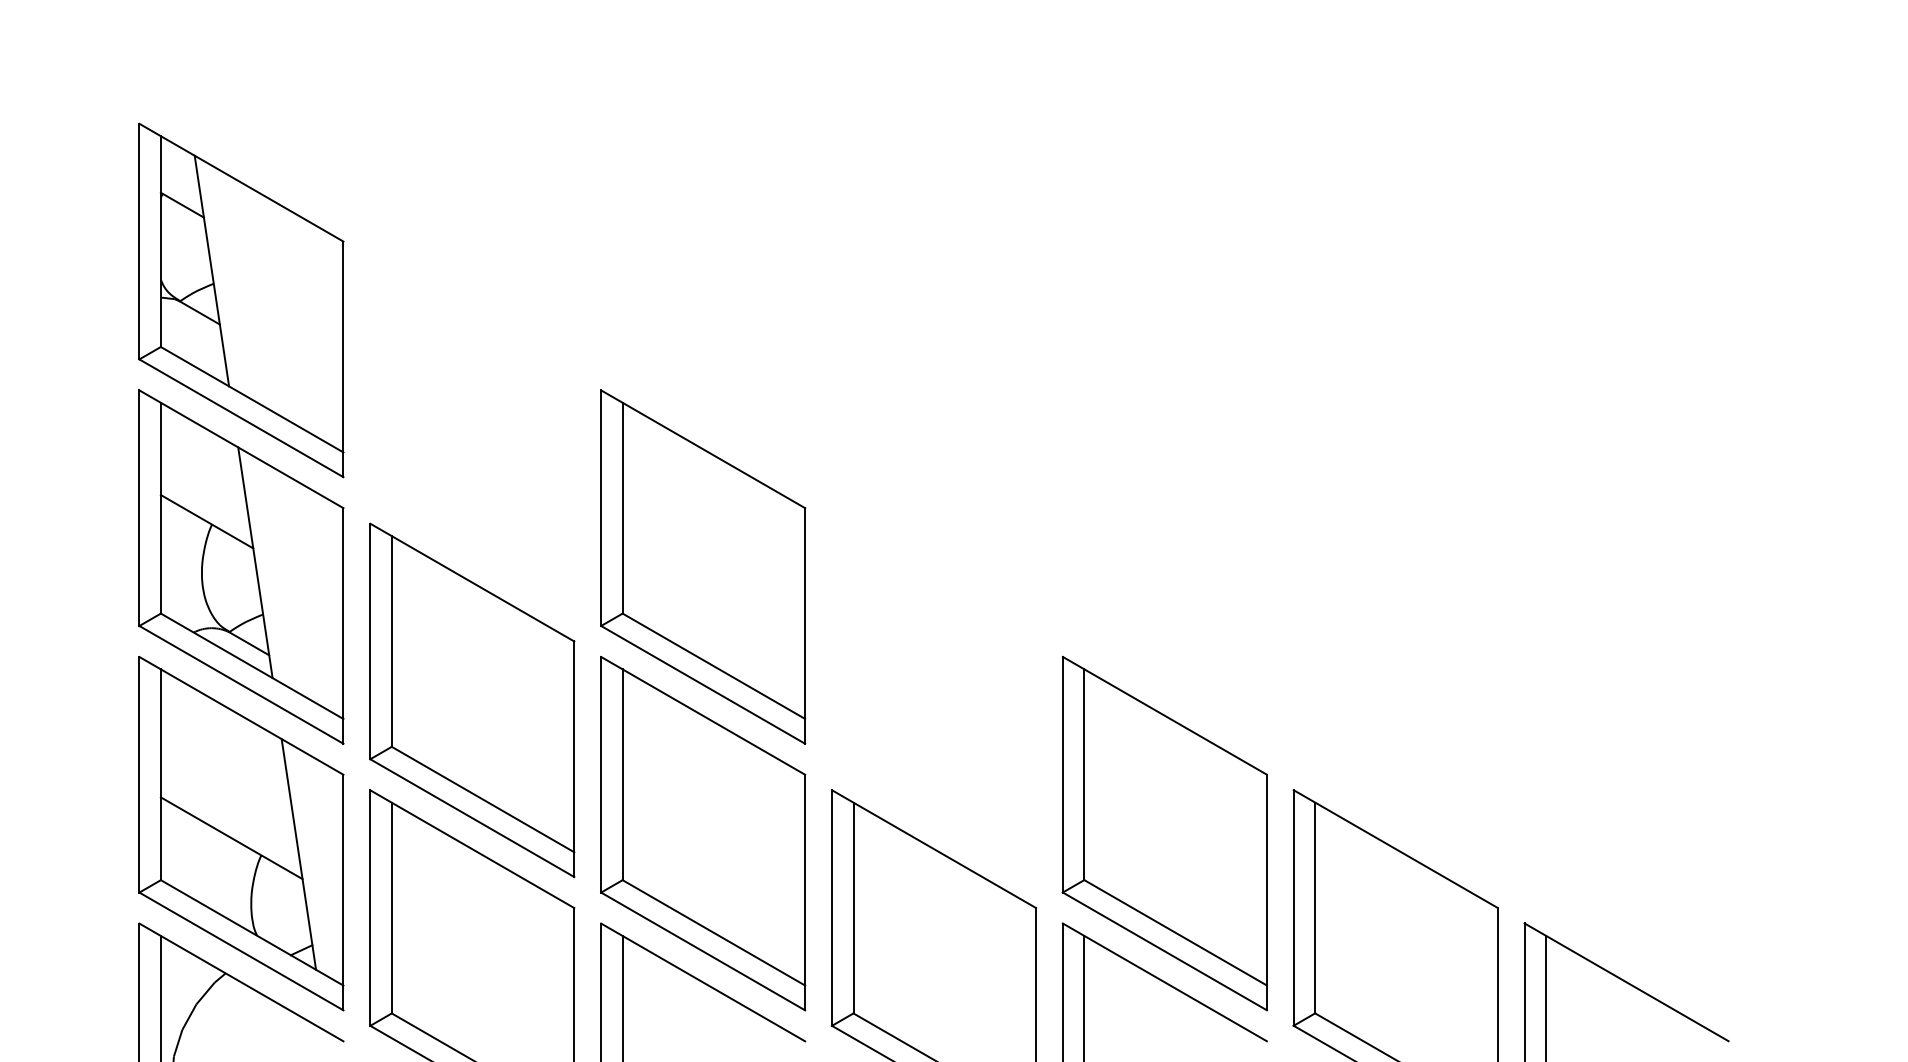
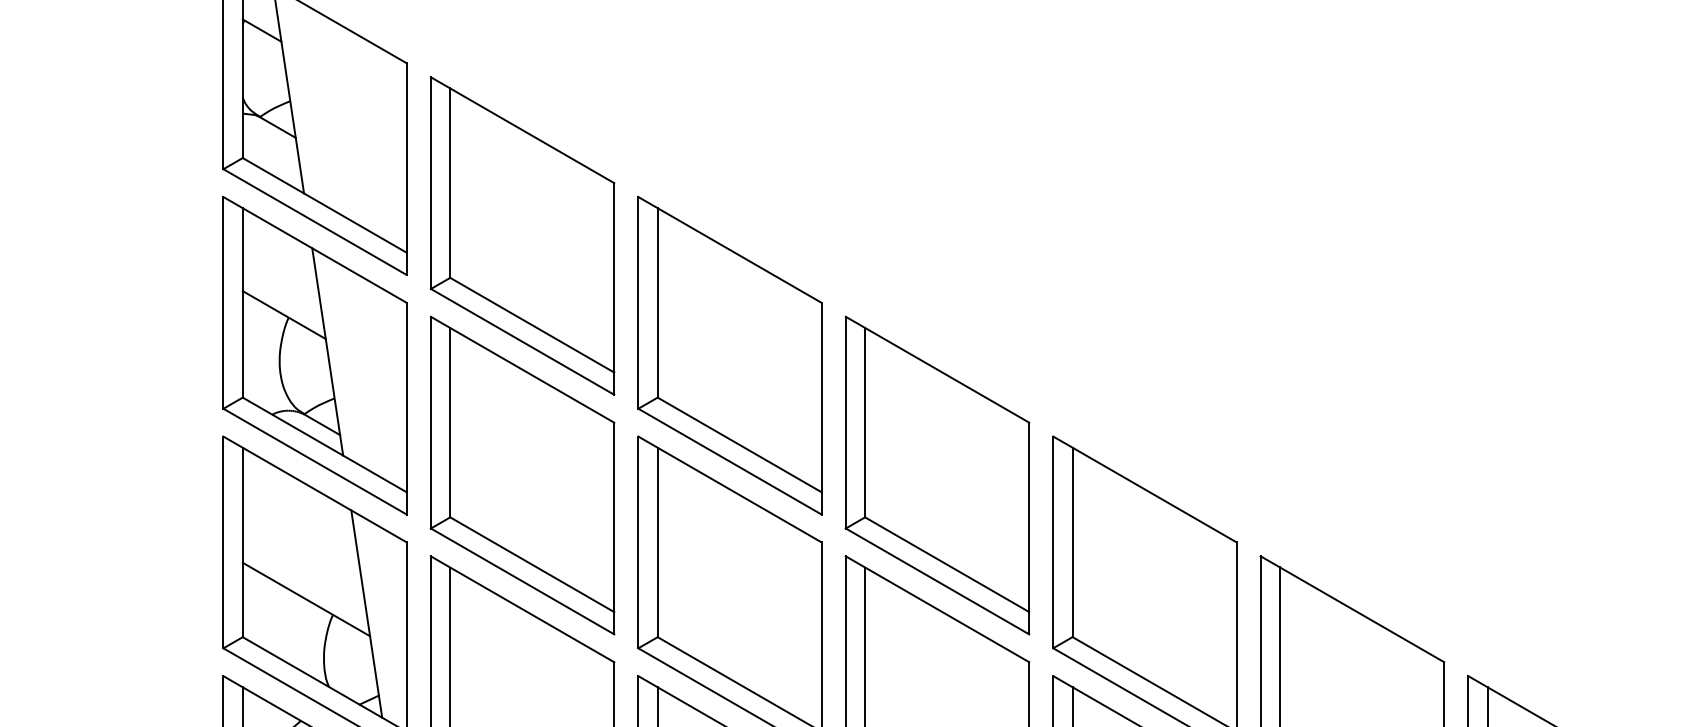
part: (472, 433) -> (522, 235), added
part: (933, 700) -> (937, 475), added

